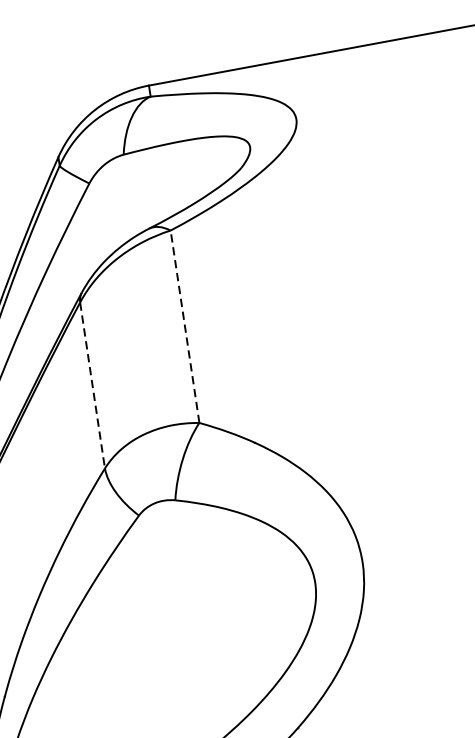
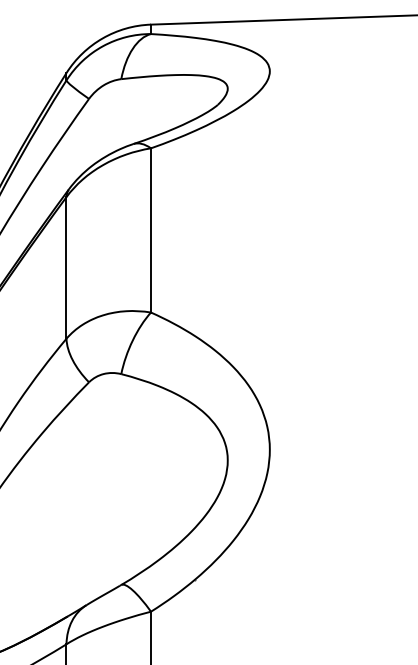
line: (185, 325) -> (151, 229), dashed -> solid
line: (92, 384) -> (66, 267), dashed -> solid

